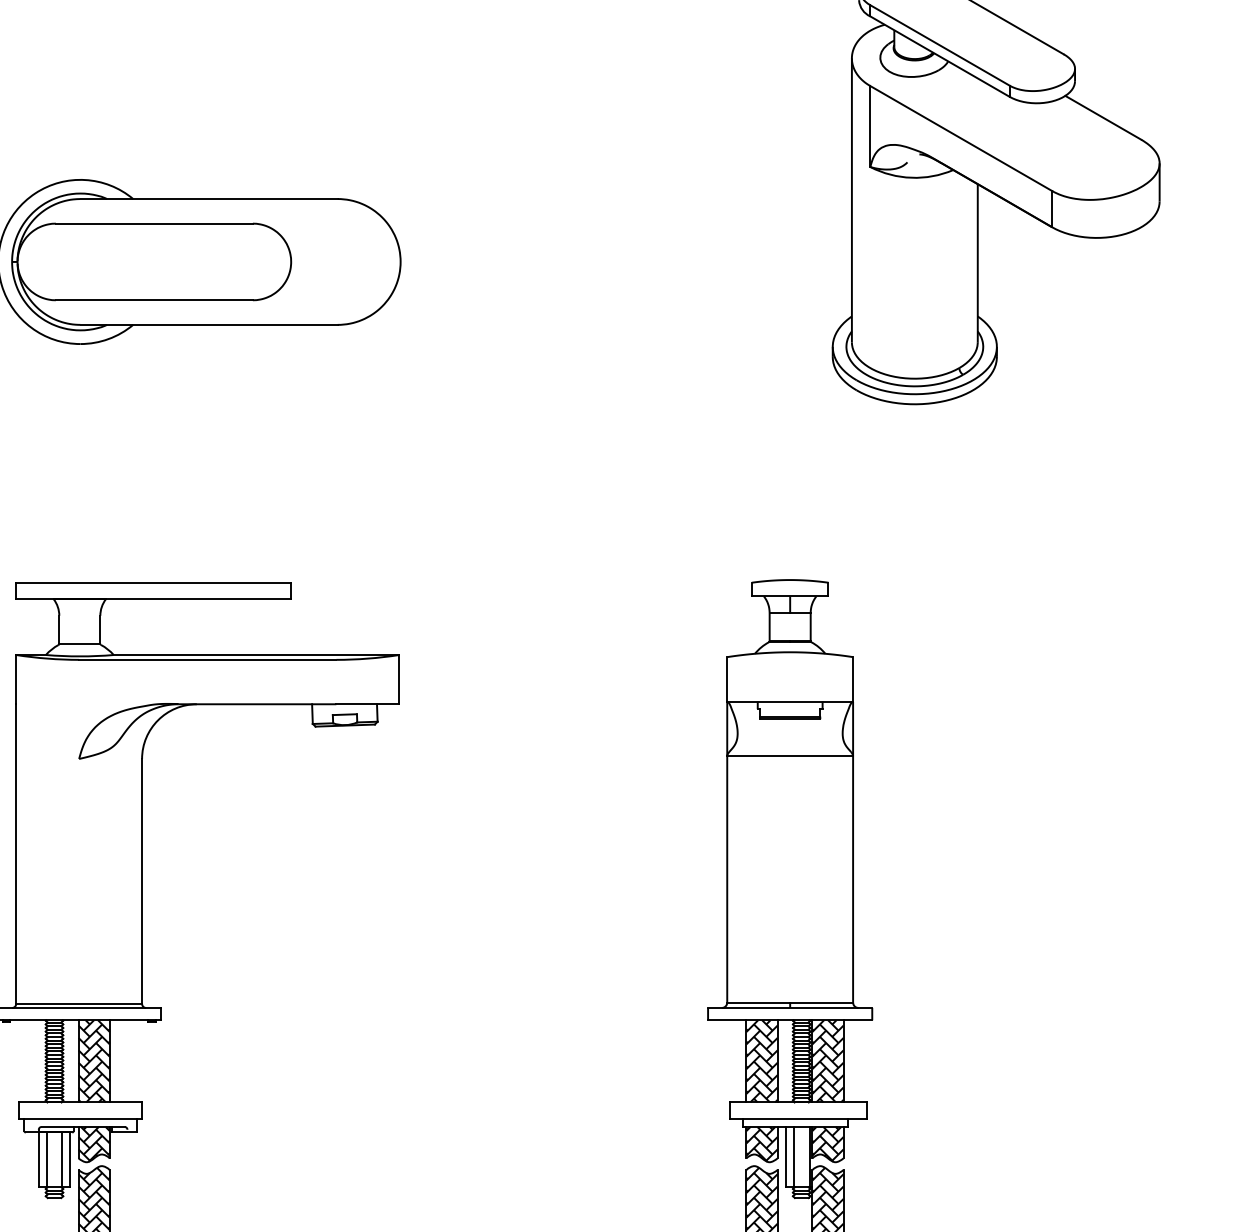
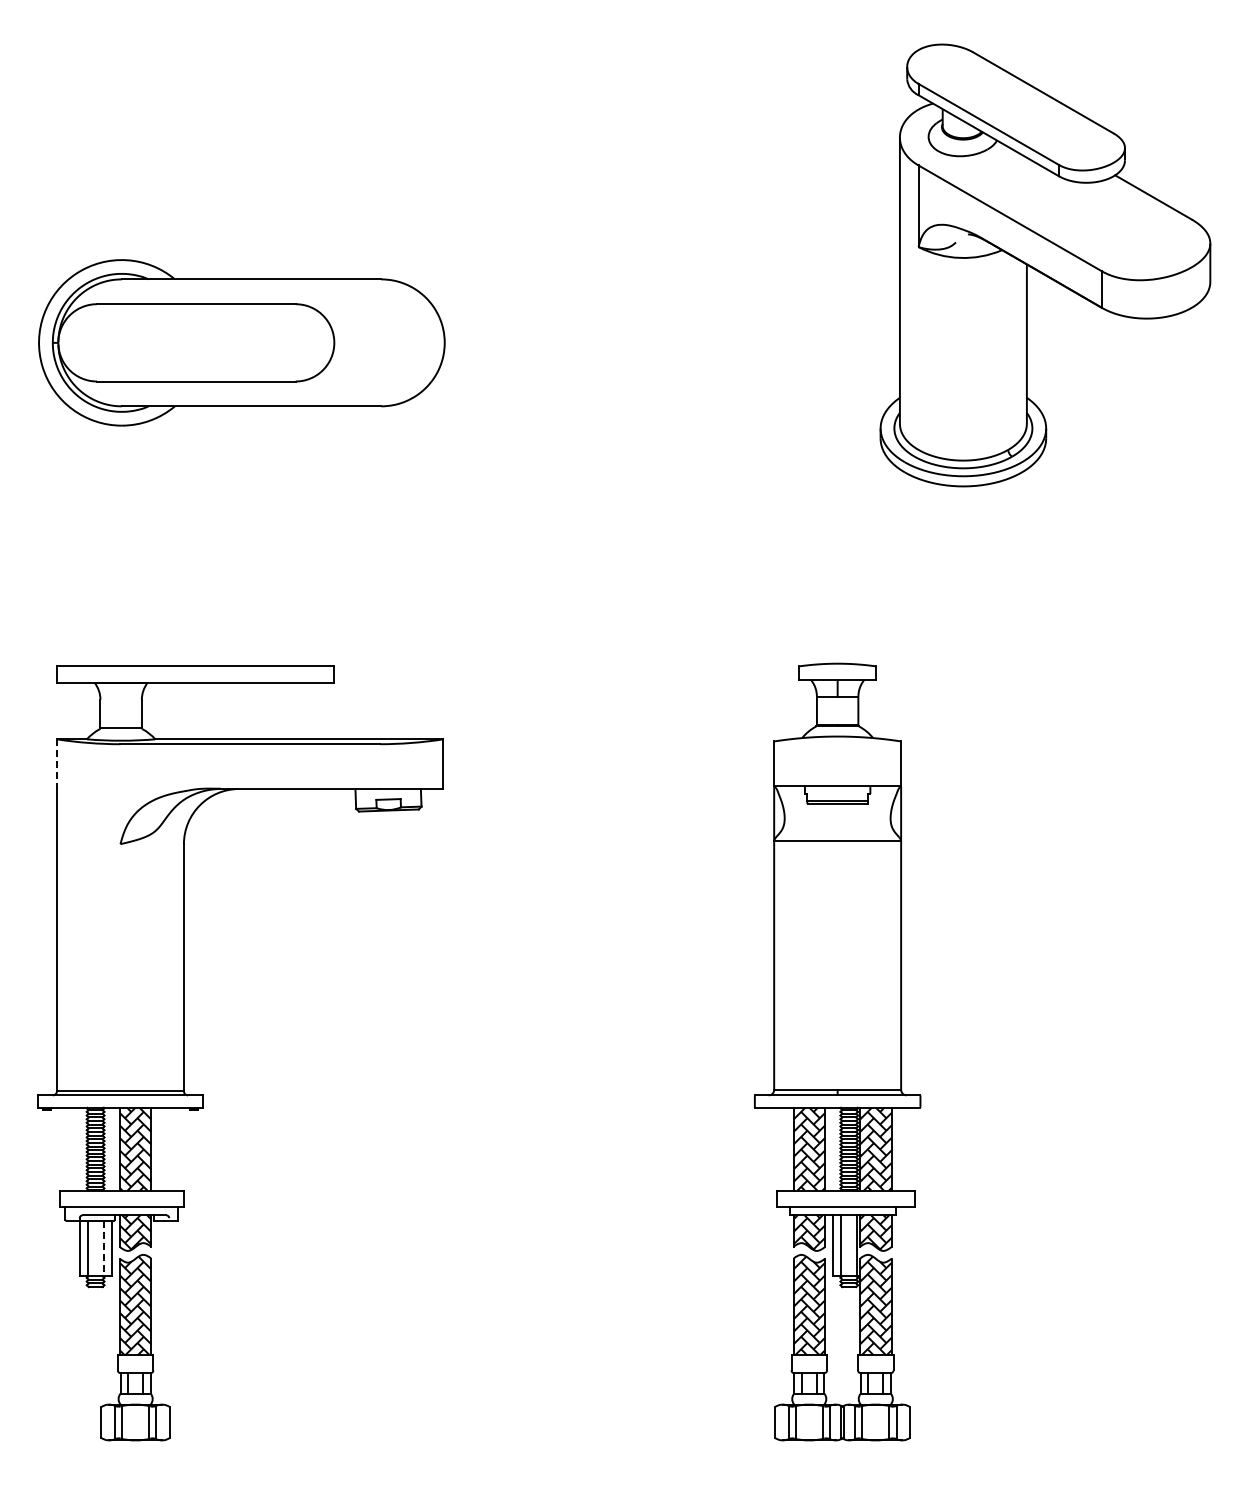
line: (15, 679) -> (56, 764), solid -> dashed
line: (62, 1159) -> (103, 1248), solid -> dashed

